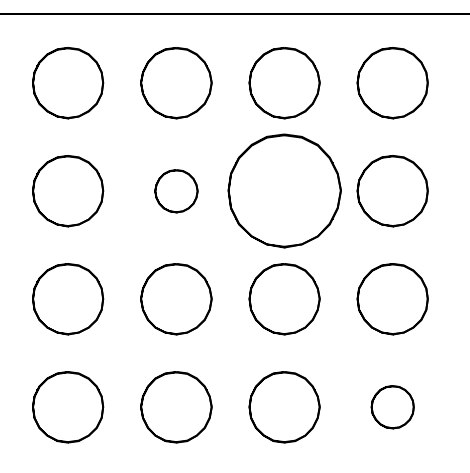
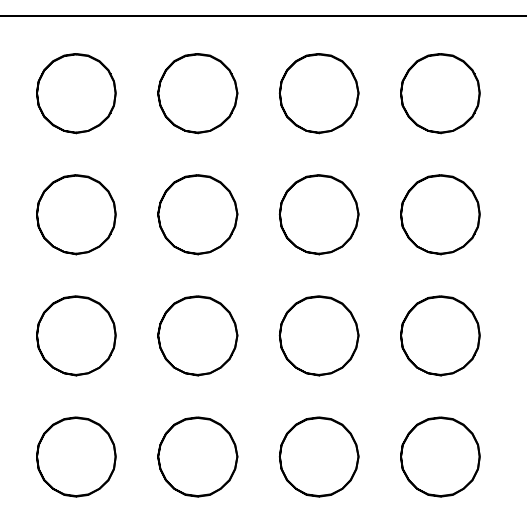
part: (176, 191) -> (197, 214), size x1.67
part: (284, 191) -> (318, 214), size x0.62
part: (392, 406) -> (440, 456), size x1.67

